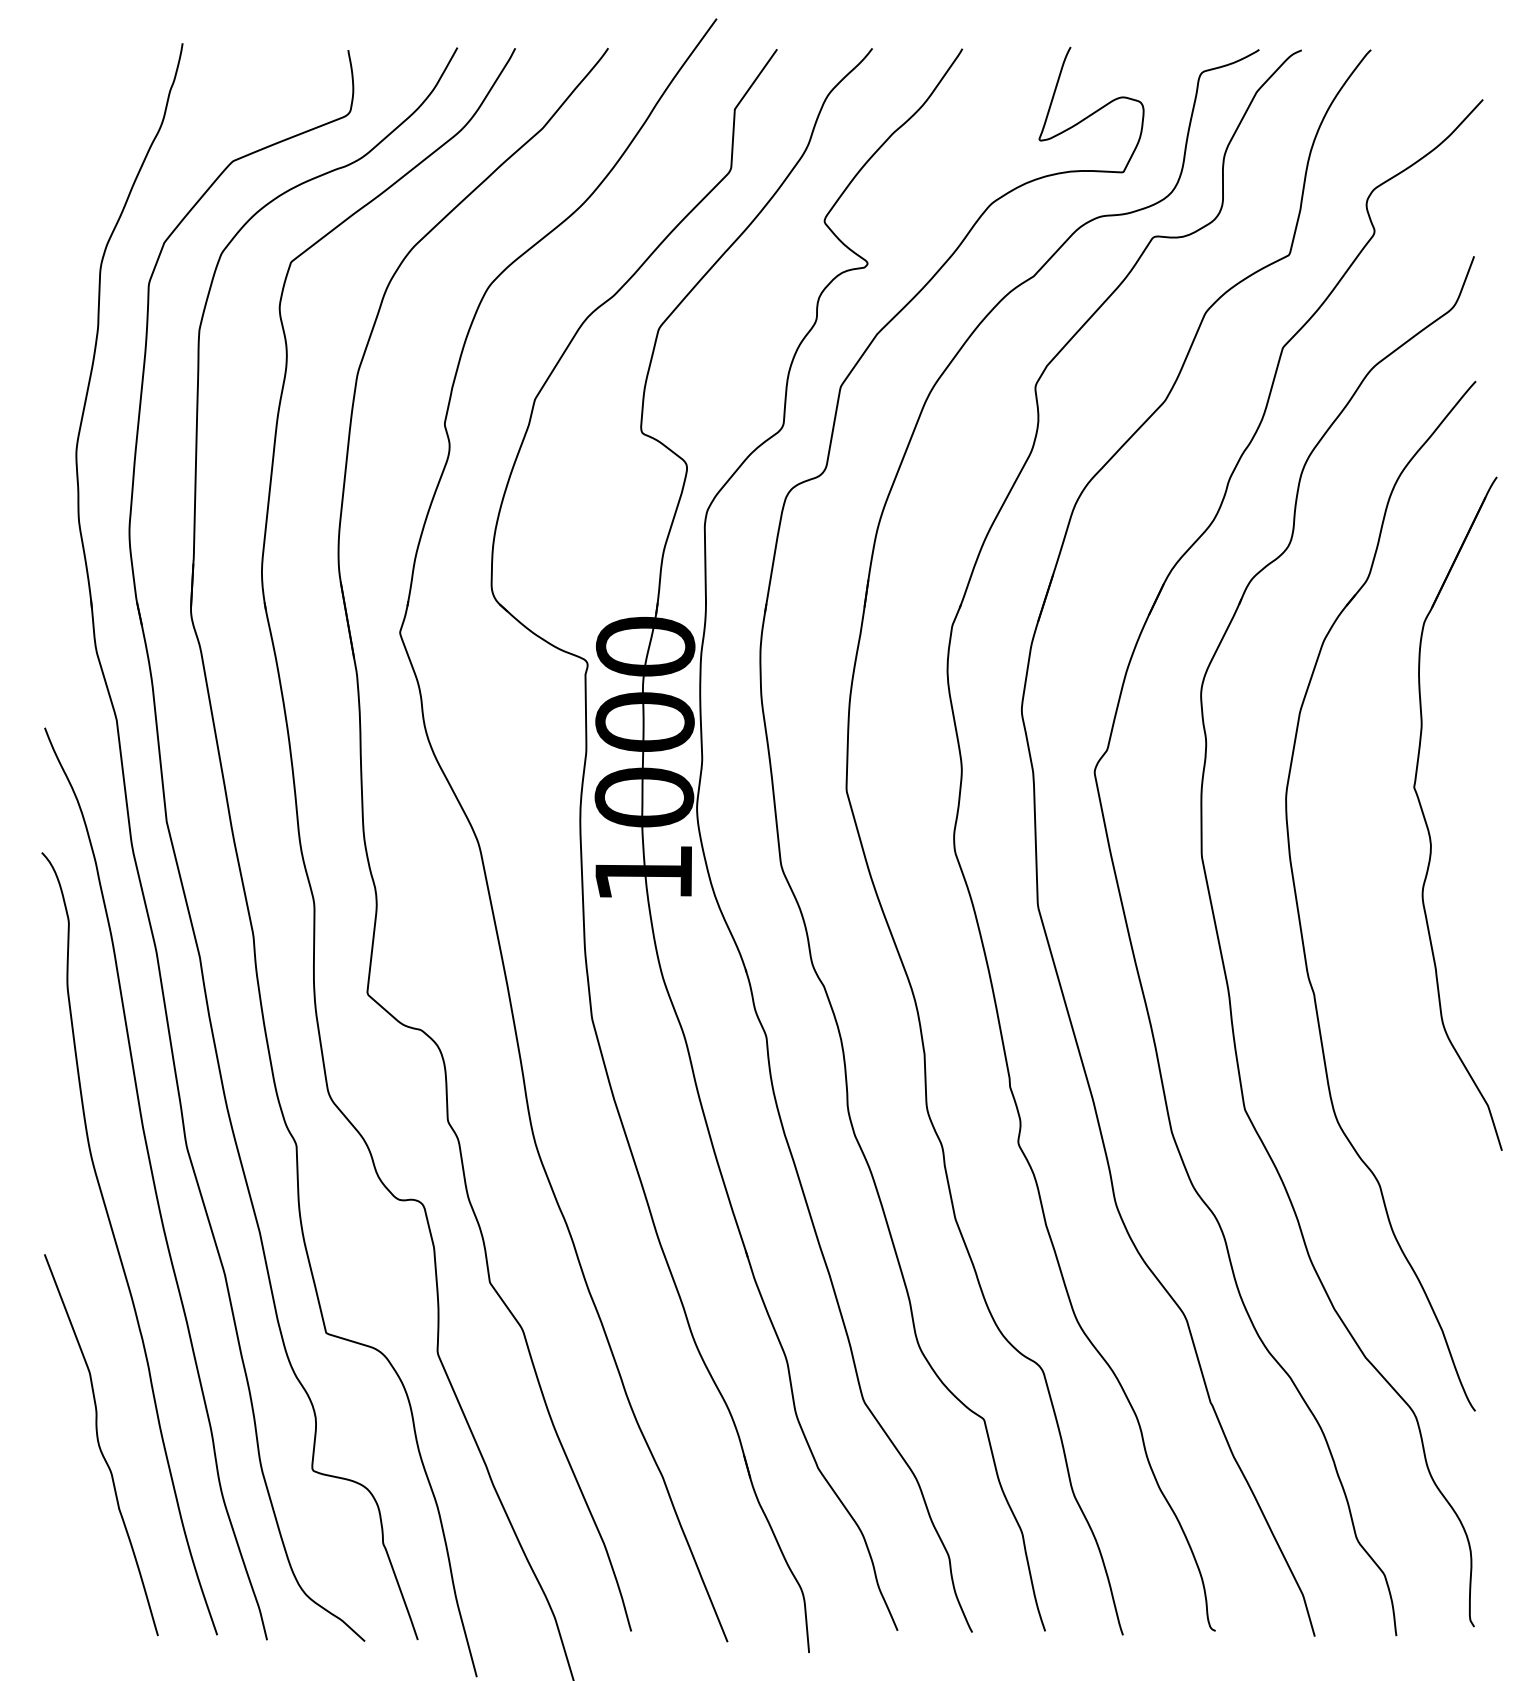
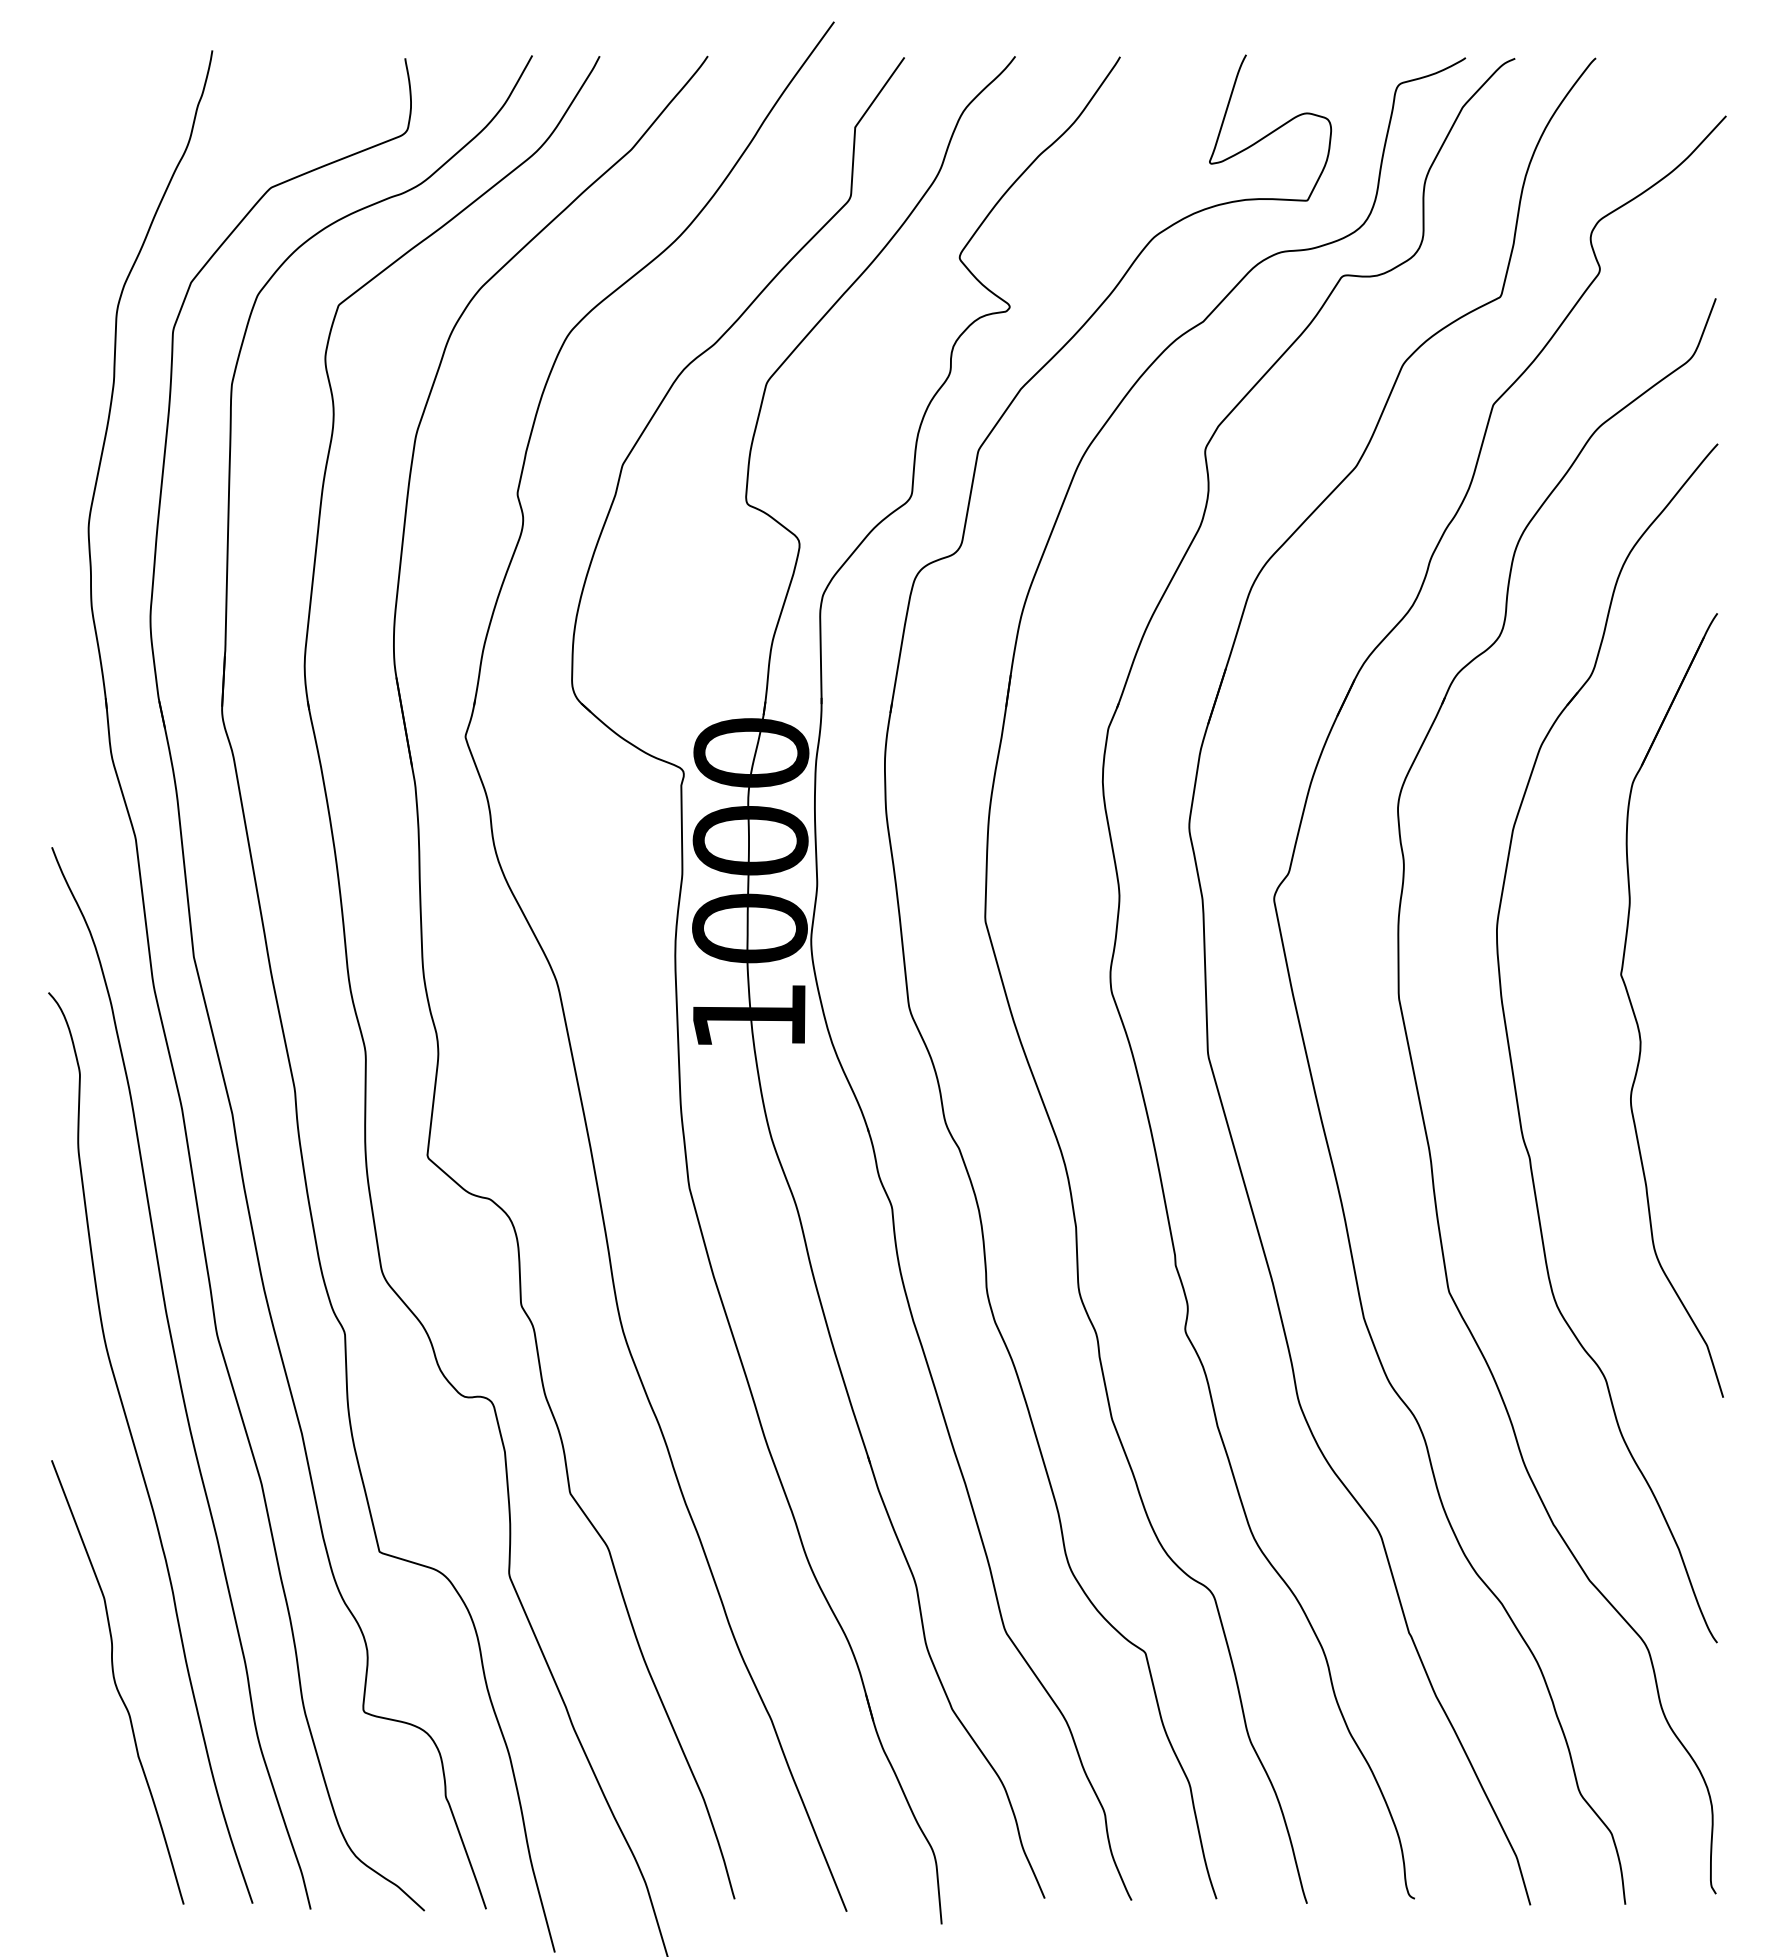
part: (1427, 824) -> (1636, 1017), moved

